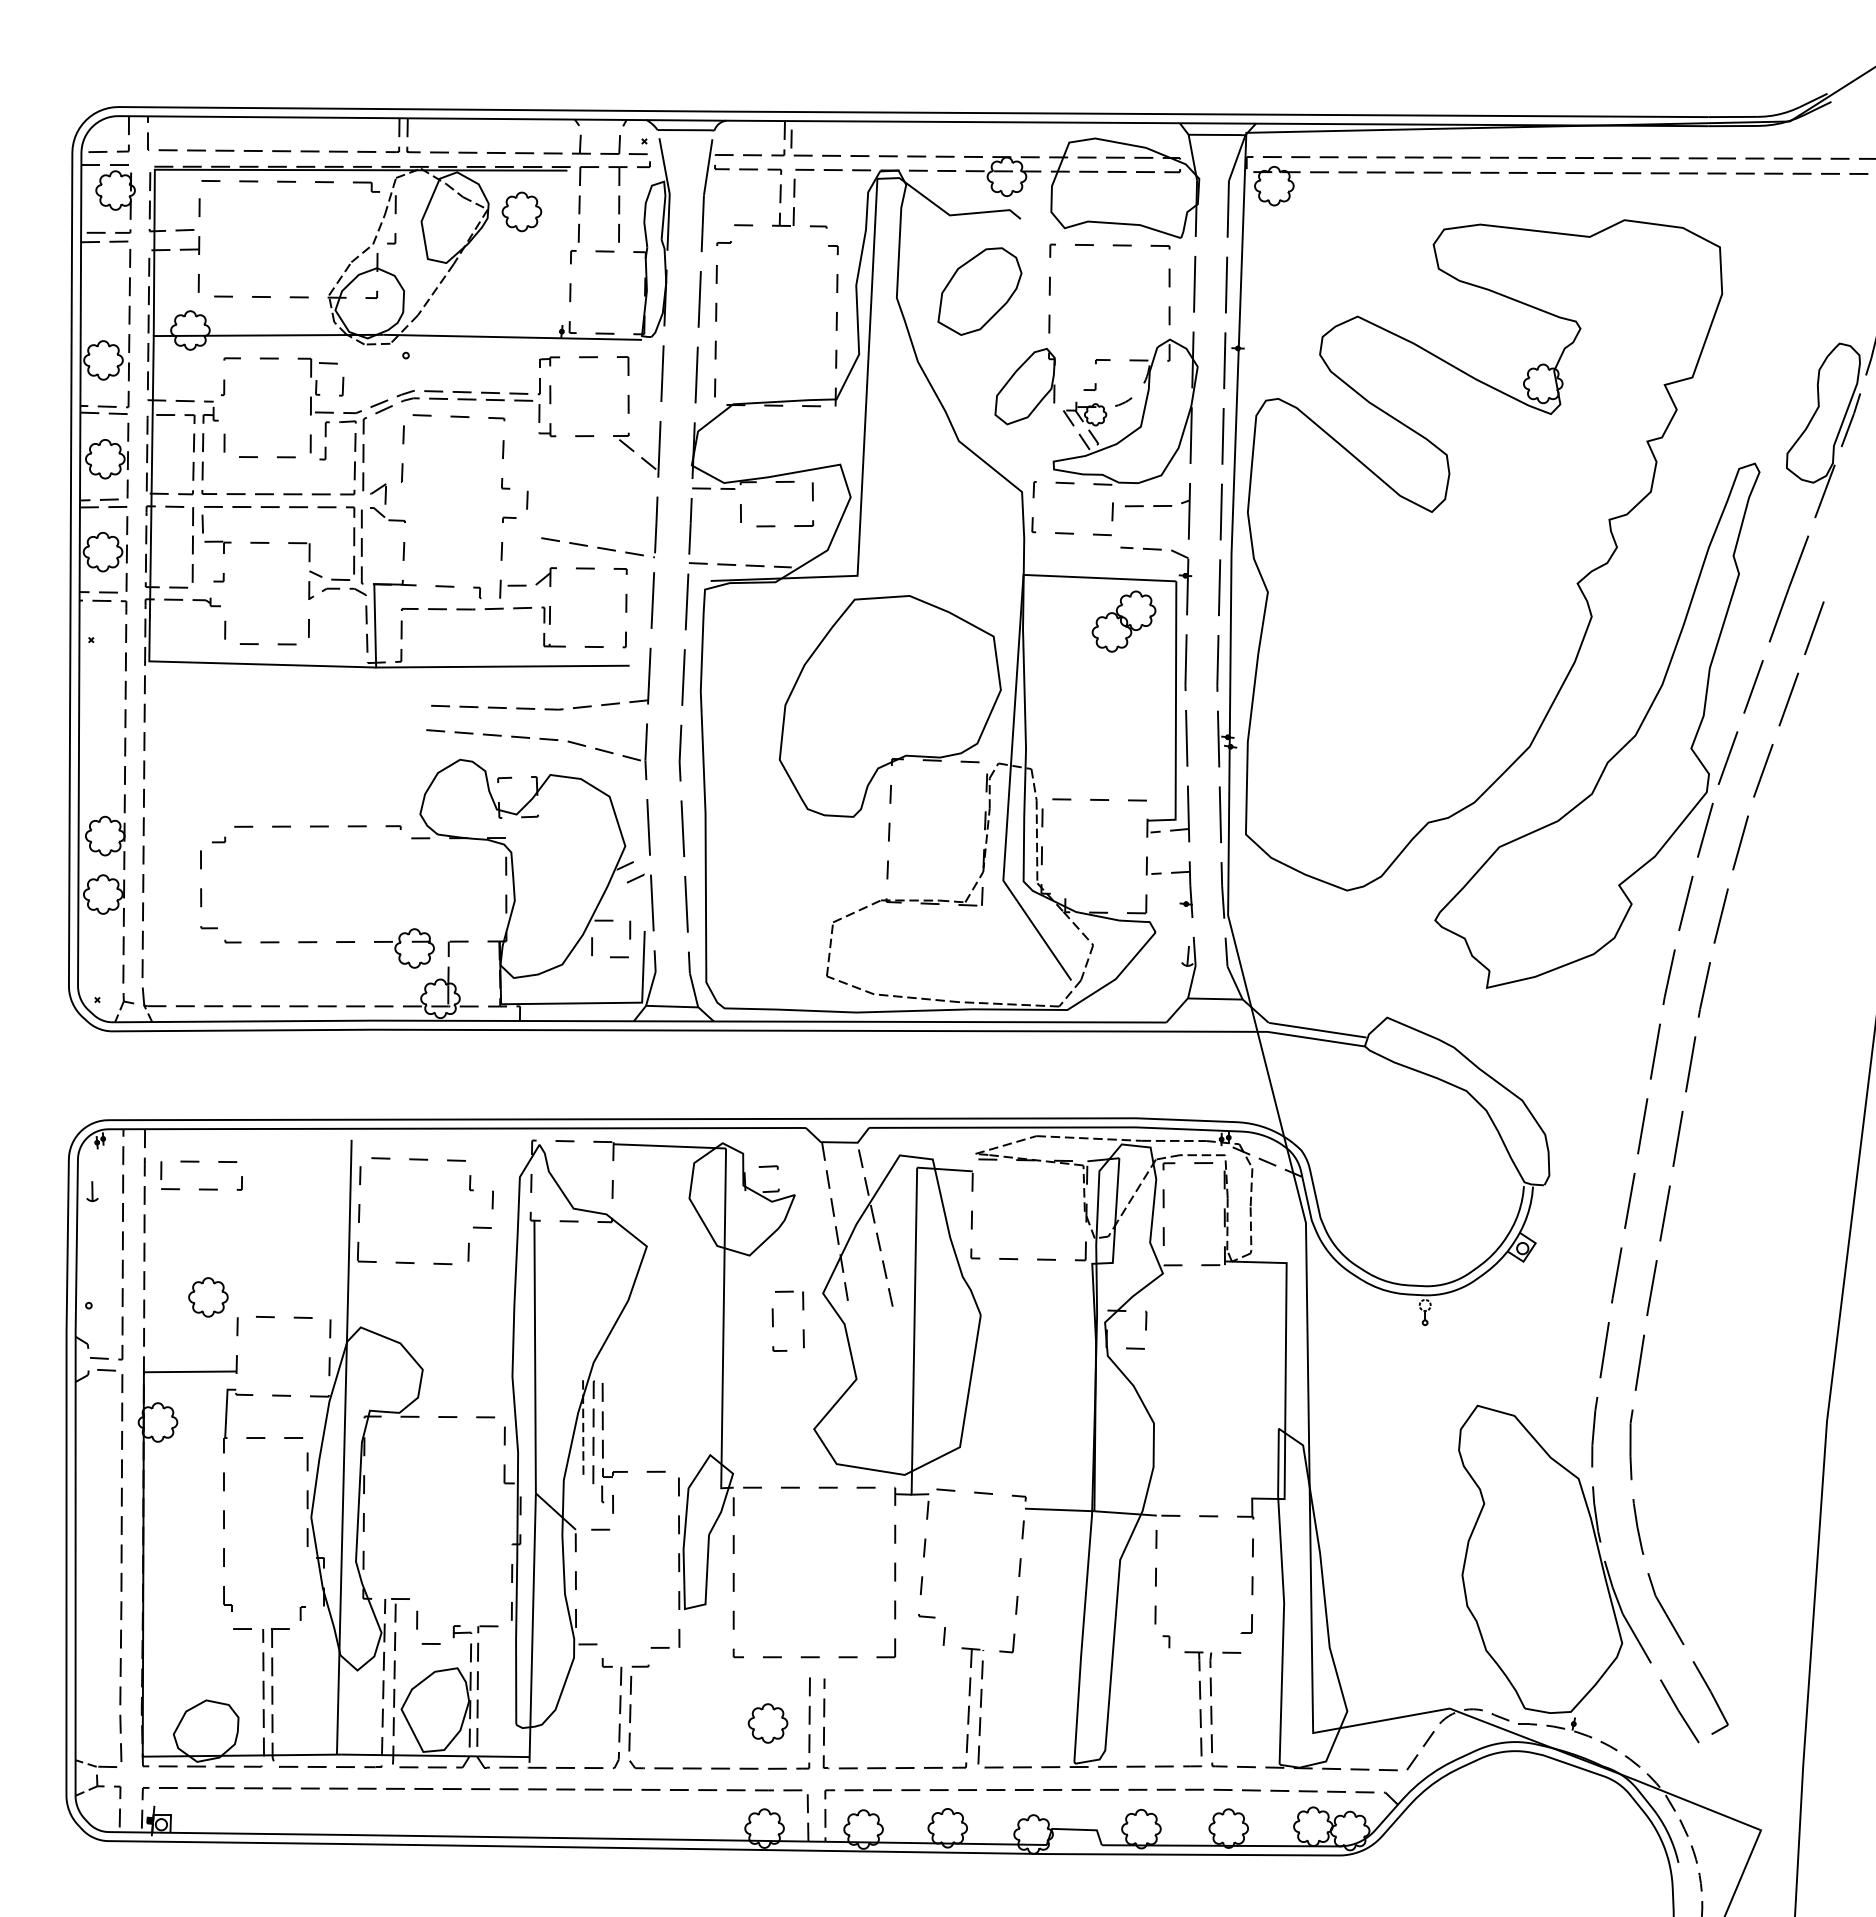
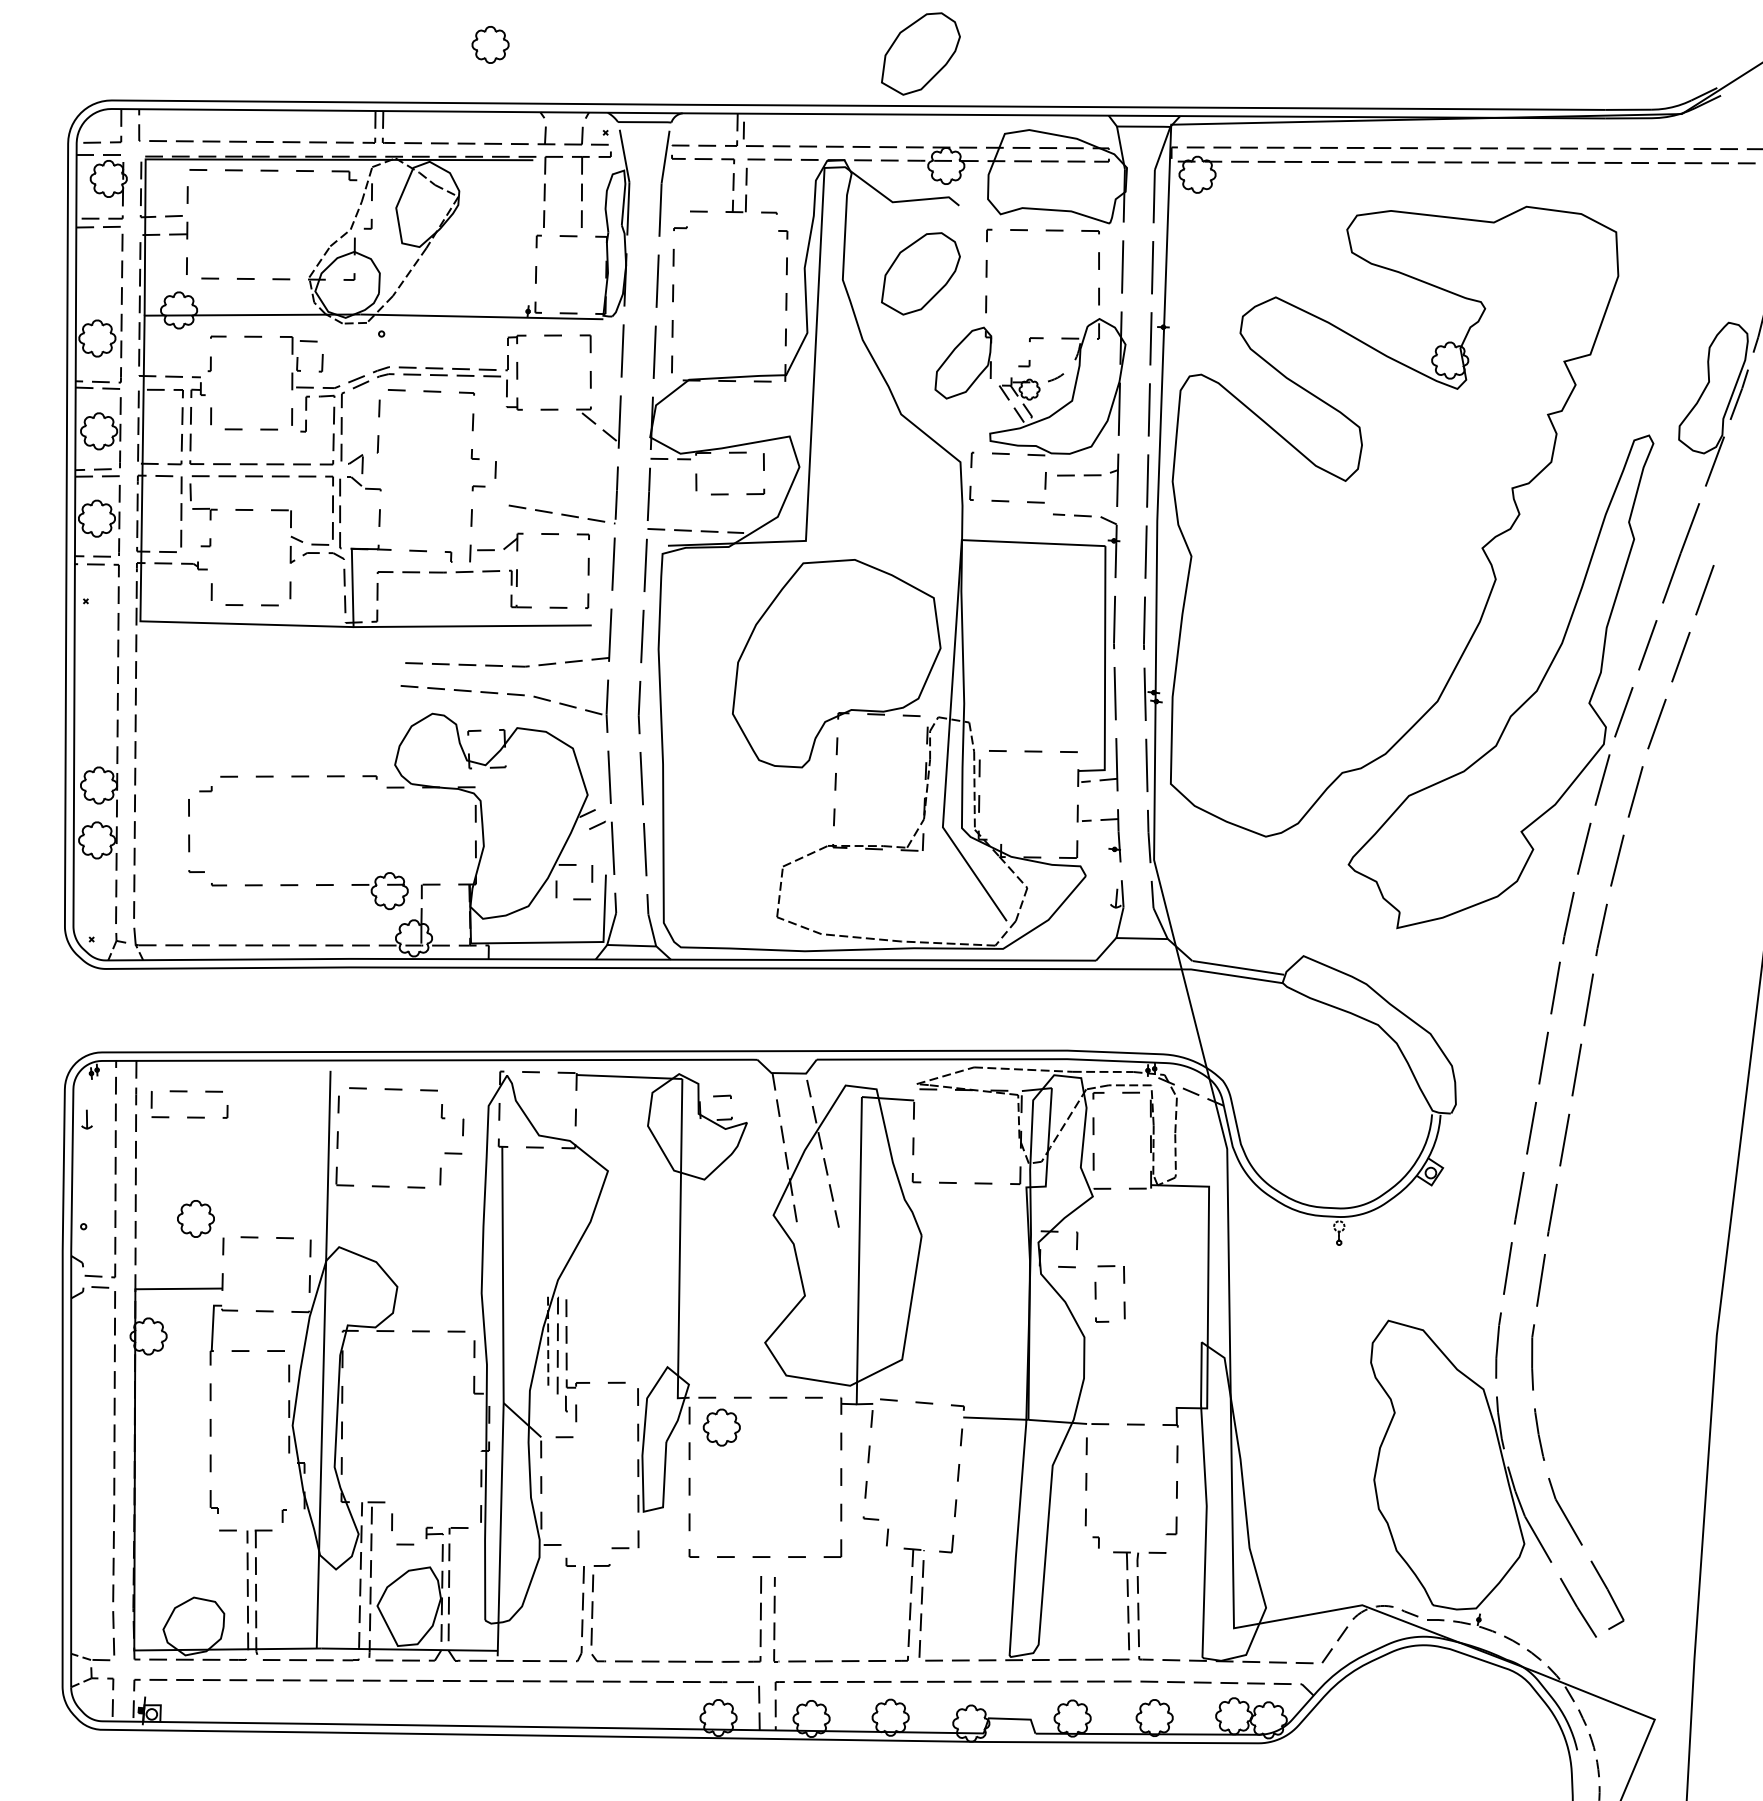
part: (979, 57) -> (920, 53), added
part: (521, 211) -> (490, 44), moved
part: (1123, 621) -> (1055, 583), removed
part: (773, 1320) -> (1096, 1293), moved
part: (767, 1723) -> (721, 1427), moved

